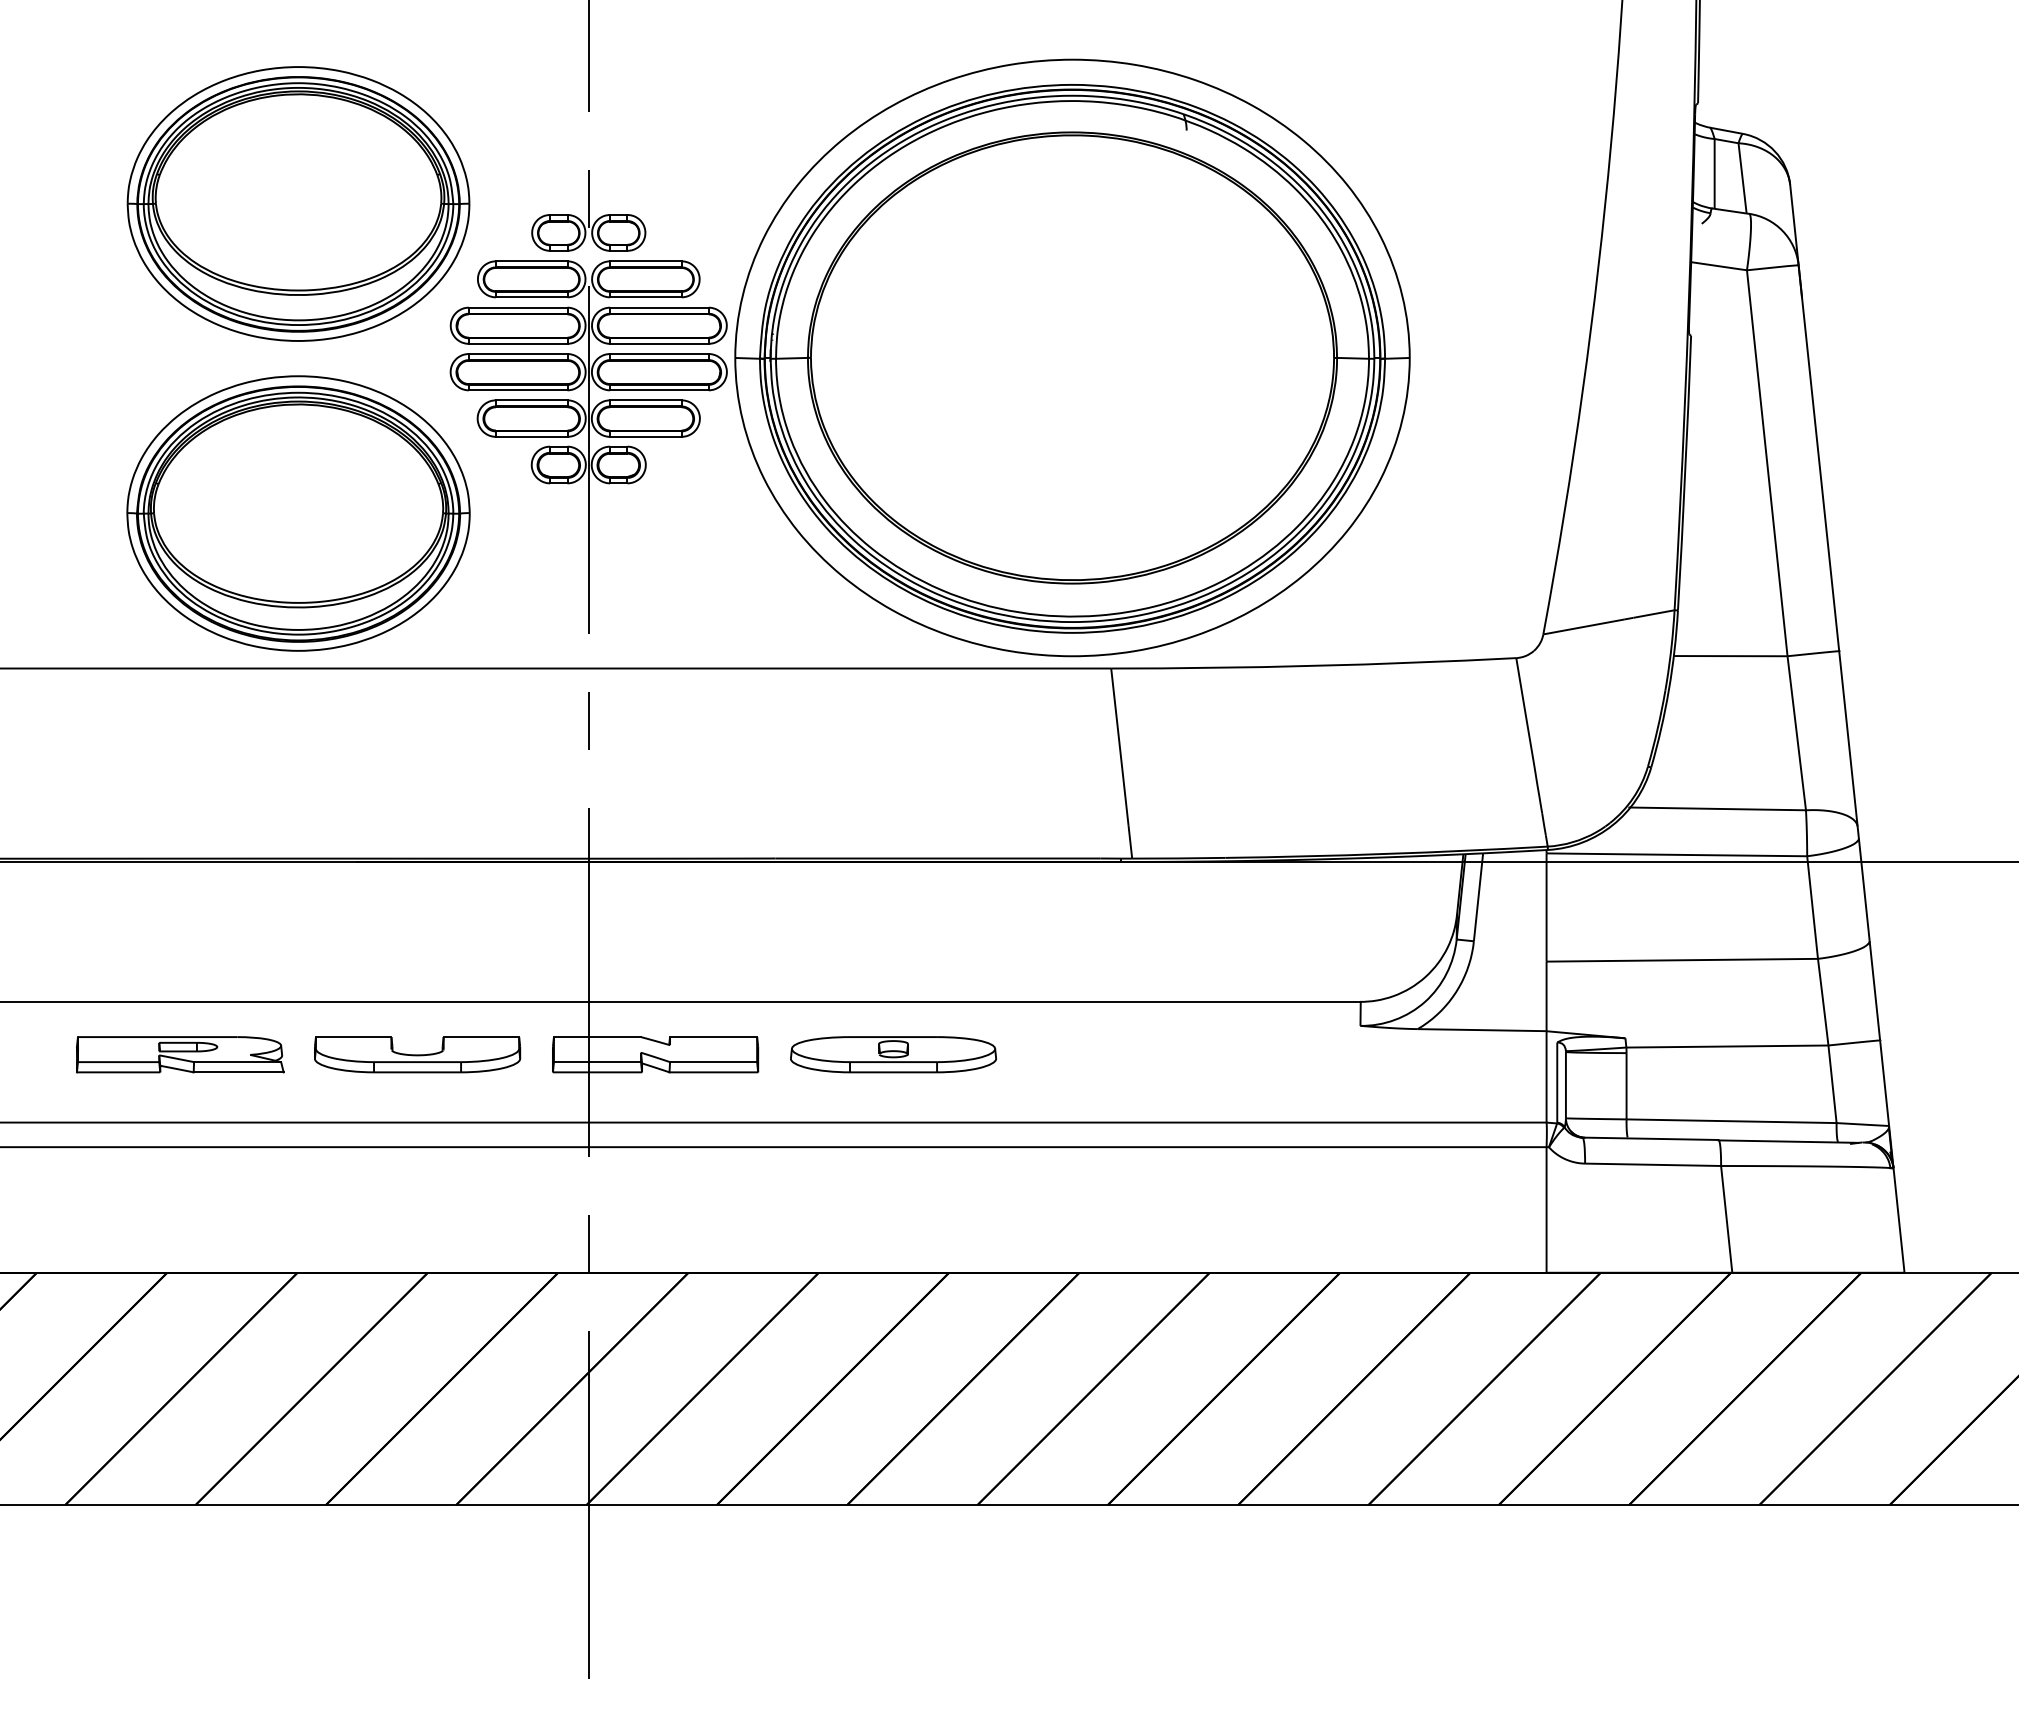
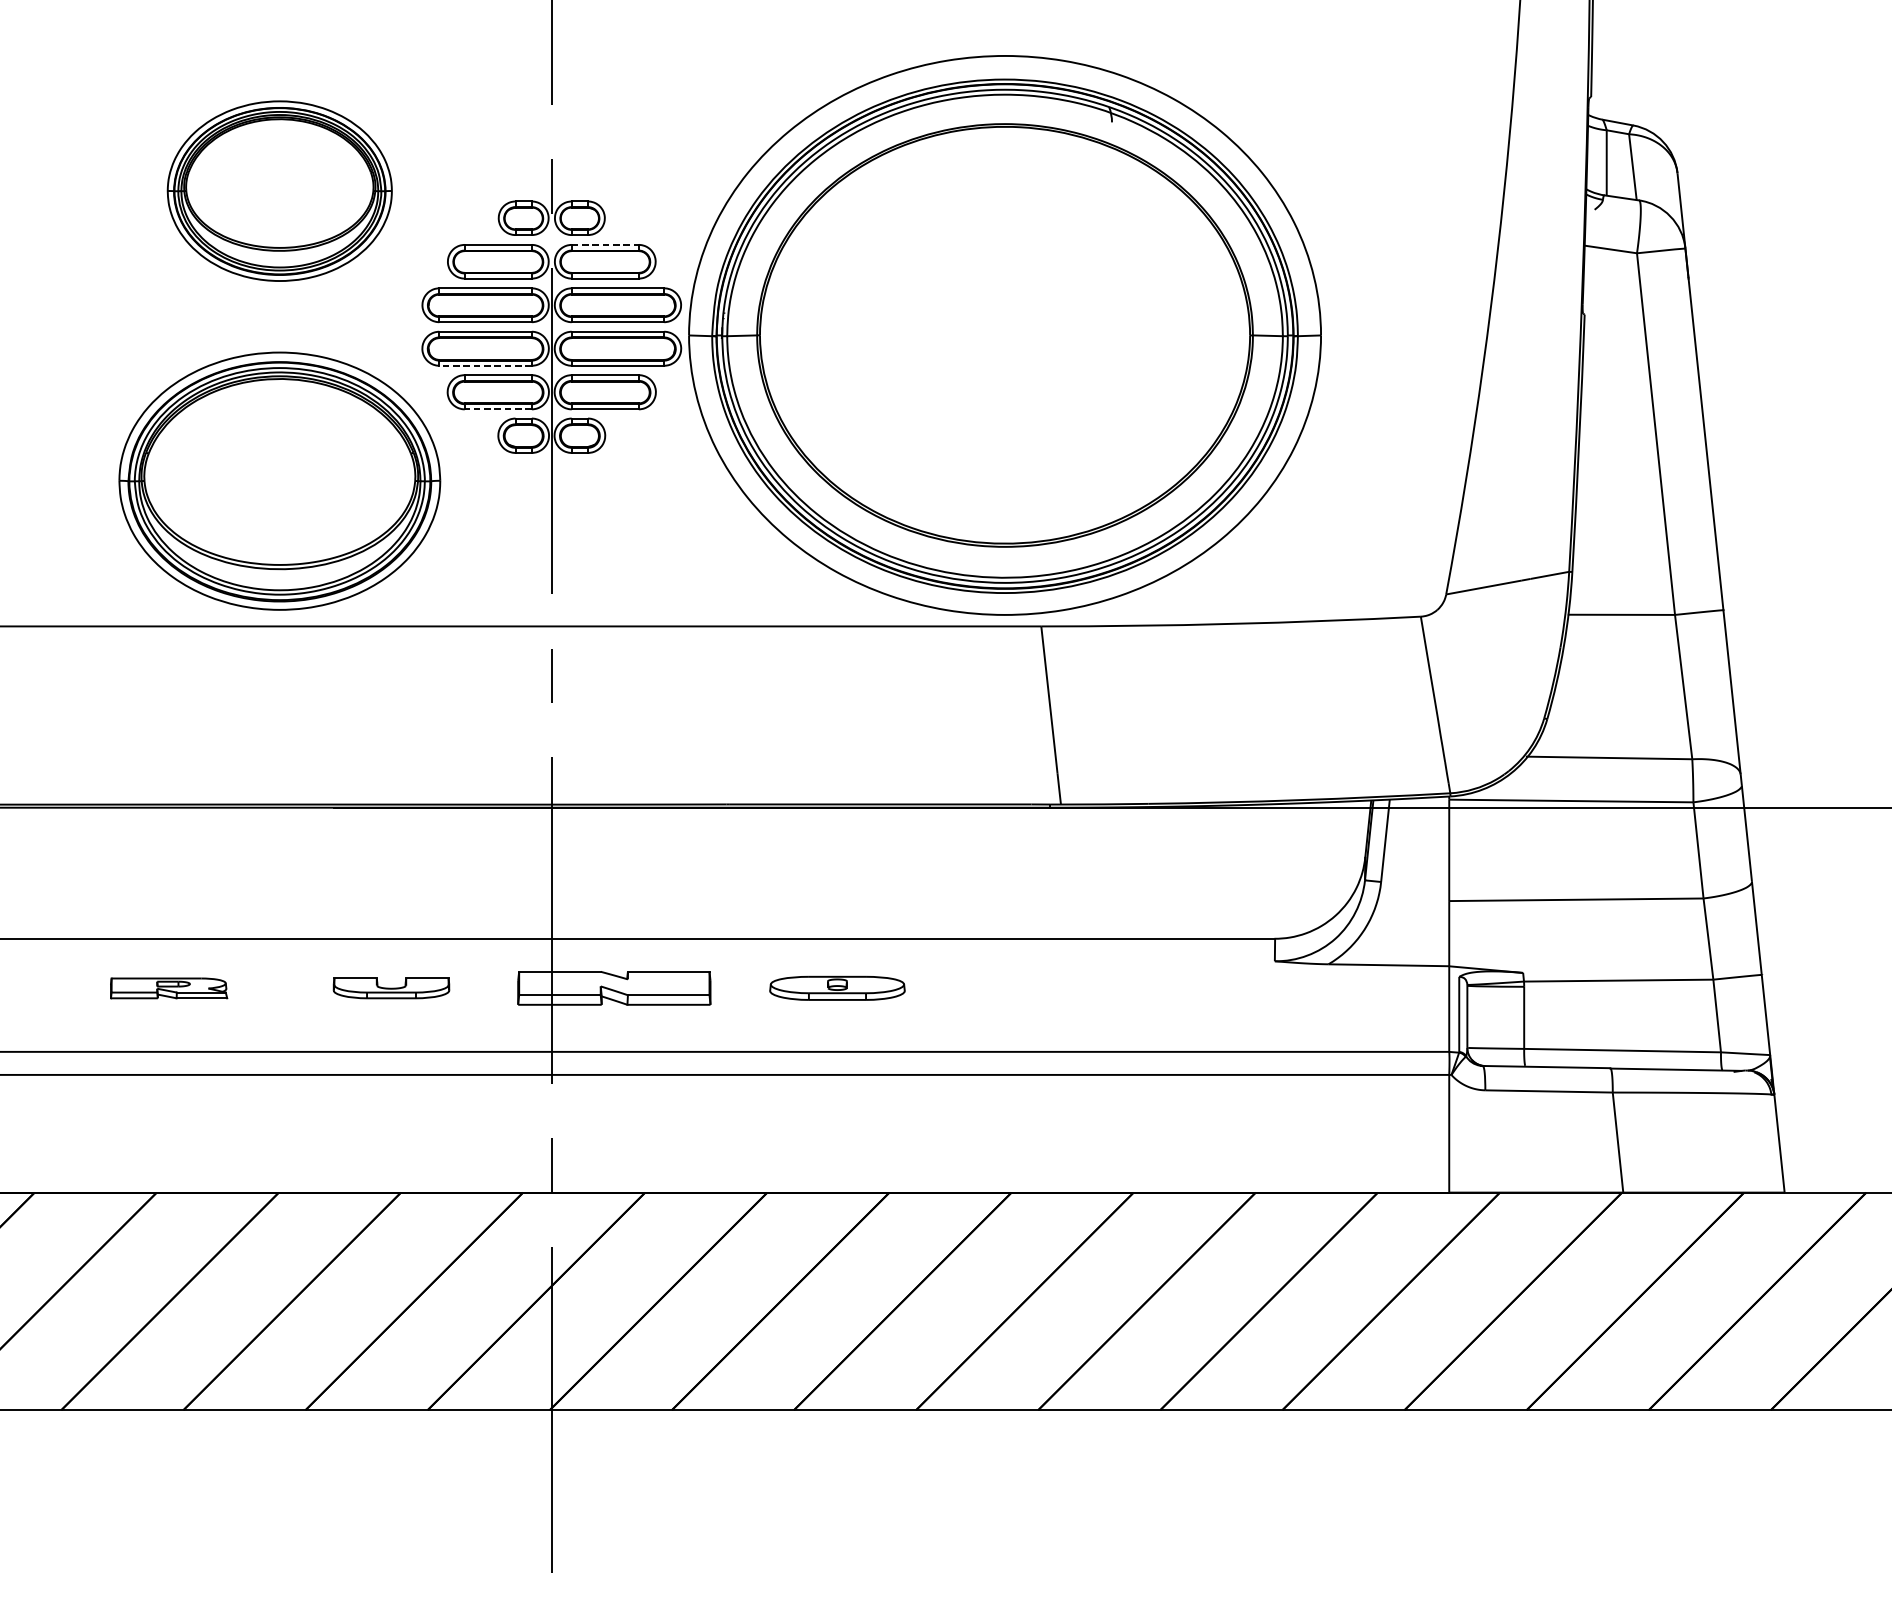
part: (298, 203) -> (279, 190), size x0.7
line: (645, 261) -> (604, 245), solid -> dashed
line: (517, 390) -> (484, 365), solid -> dashed
line: (531, 436) -> (498, 409), solid -> dashed
part: (180, 1054) -> (169, 988), size x0.6
part: (417, 1054) -> (391, 988), size x0.6
part: (893, 1054) -> (837, 988), size x0.7

